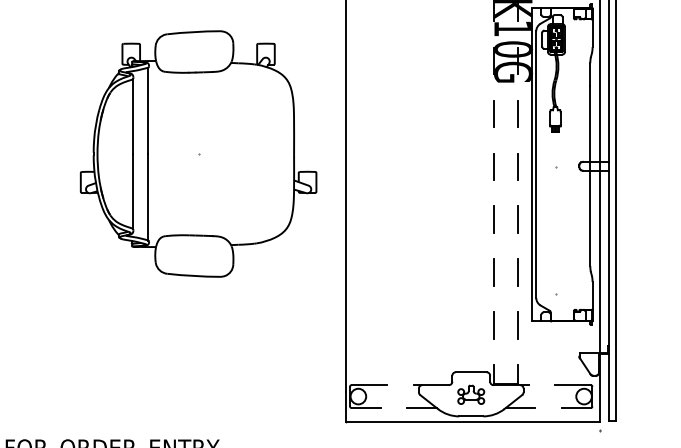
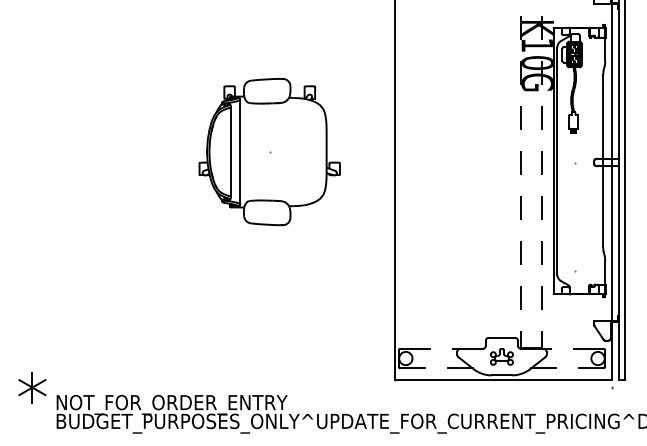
part: (198, 153) -> (269, 151), size x0.7

